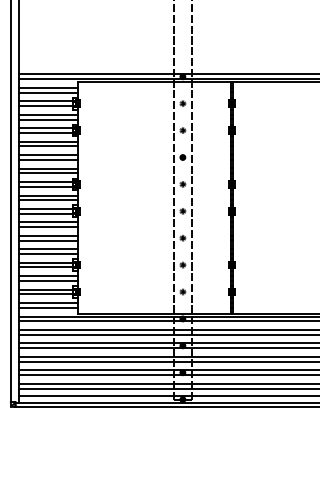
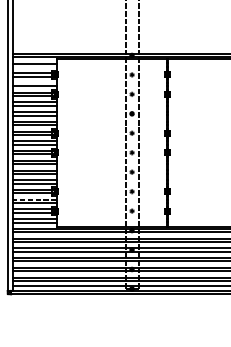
line: (48, 92) -> (34, 66), removed
line: (48, 114) -> (34, 82), removed
line: (48, 276) -> (34, 199), solid -> dashed

